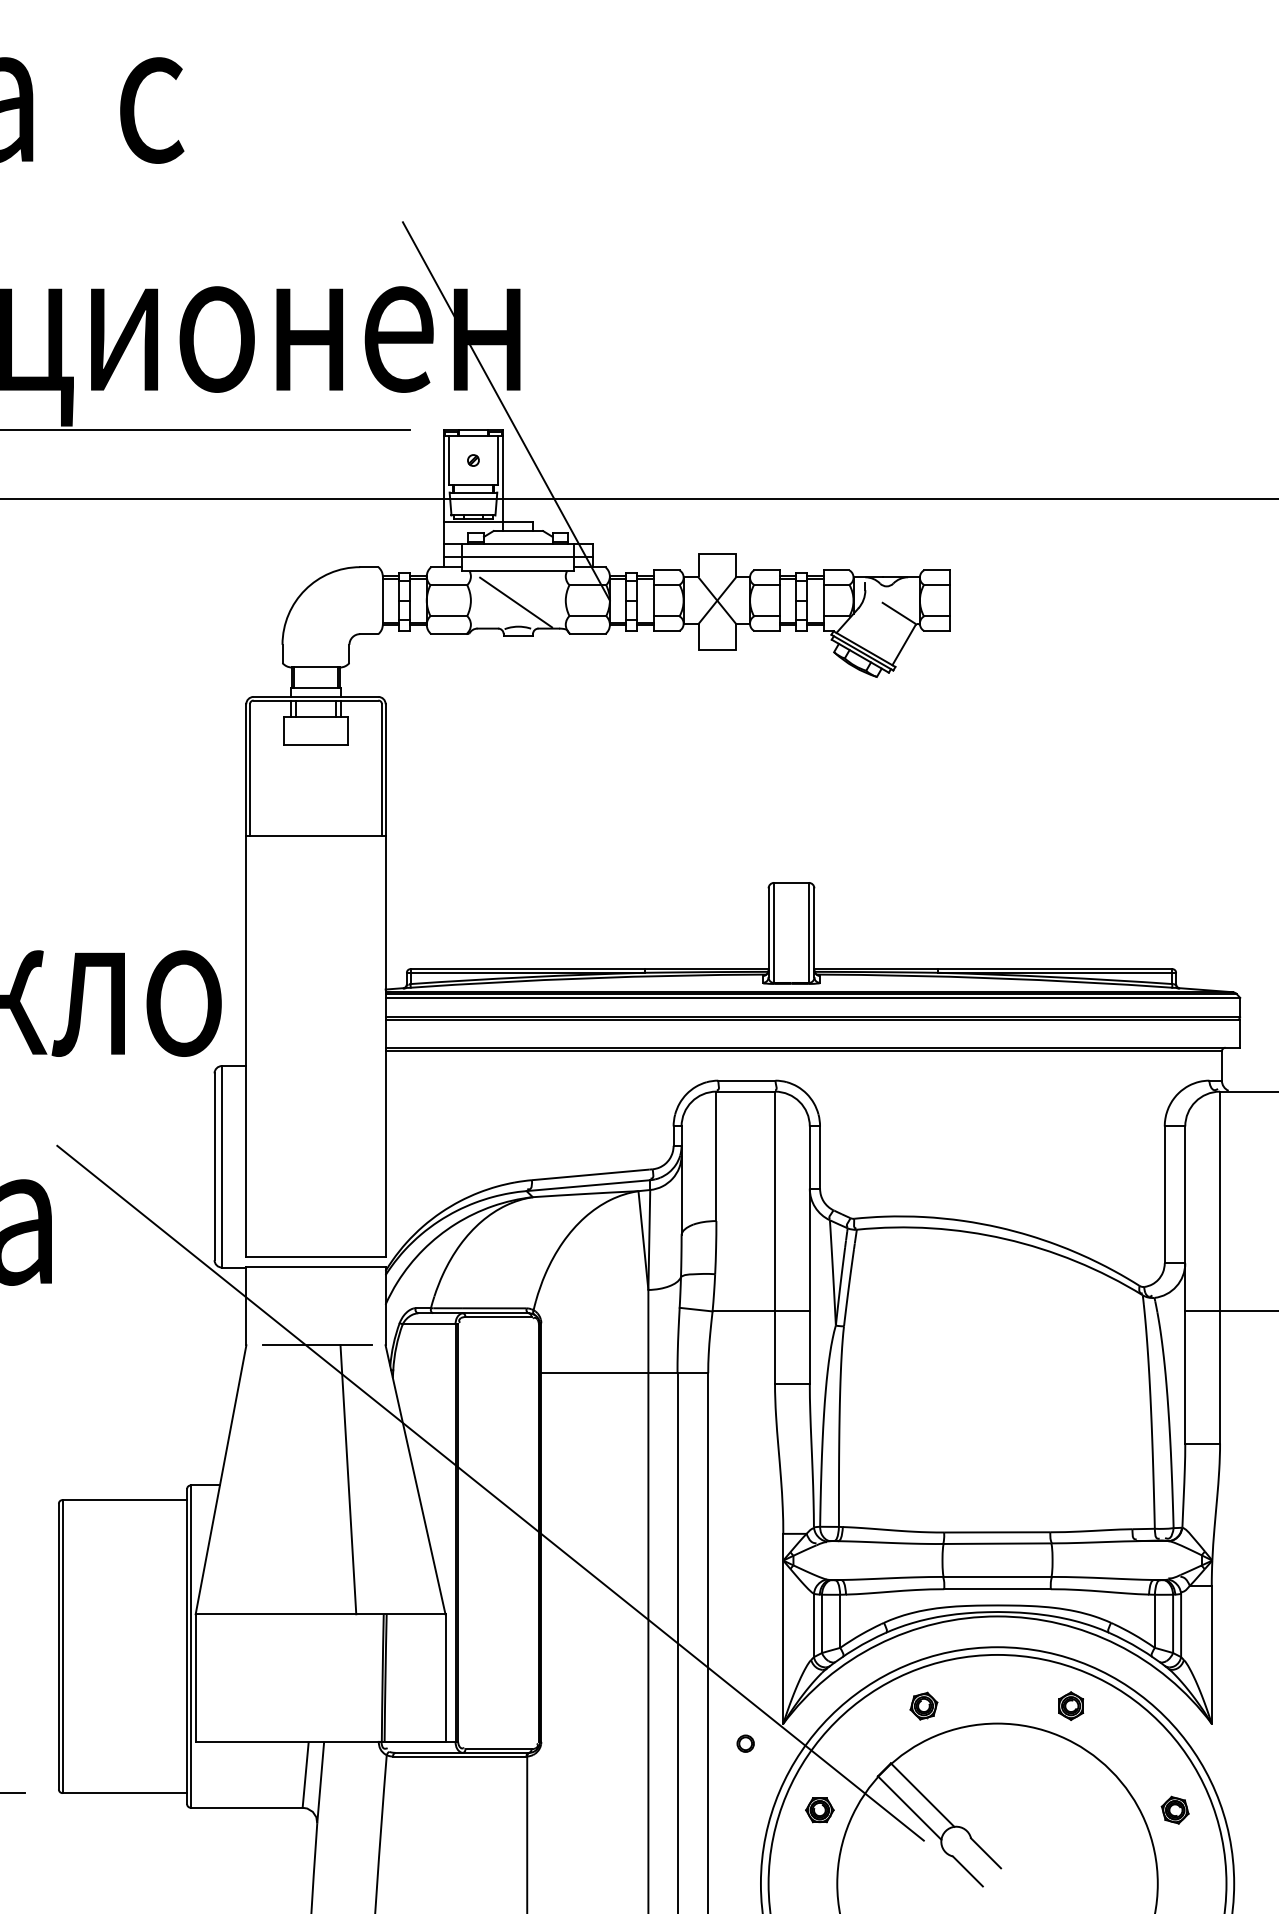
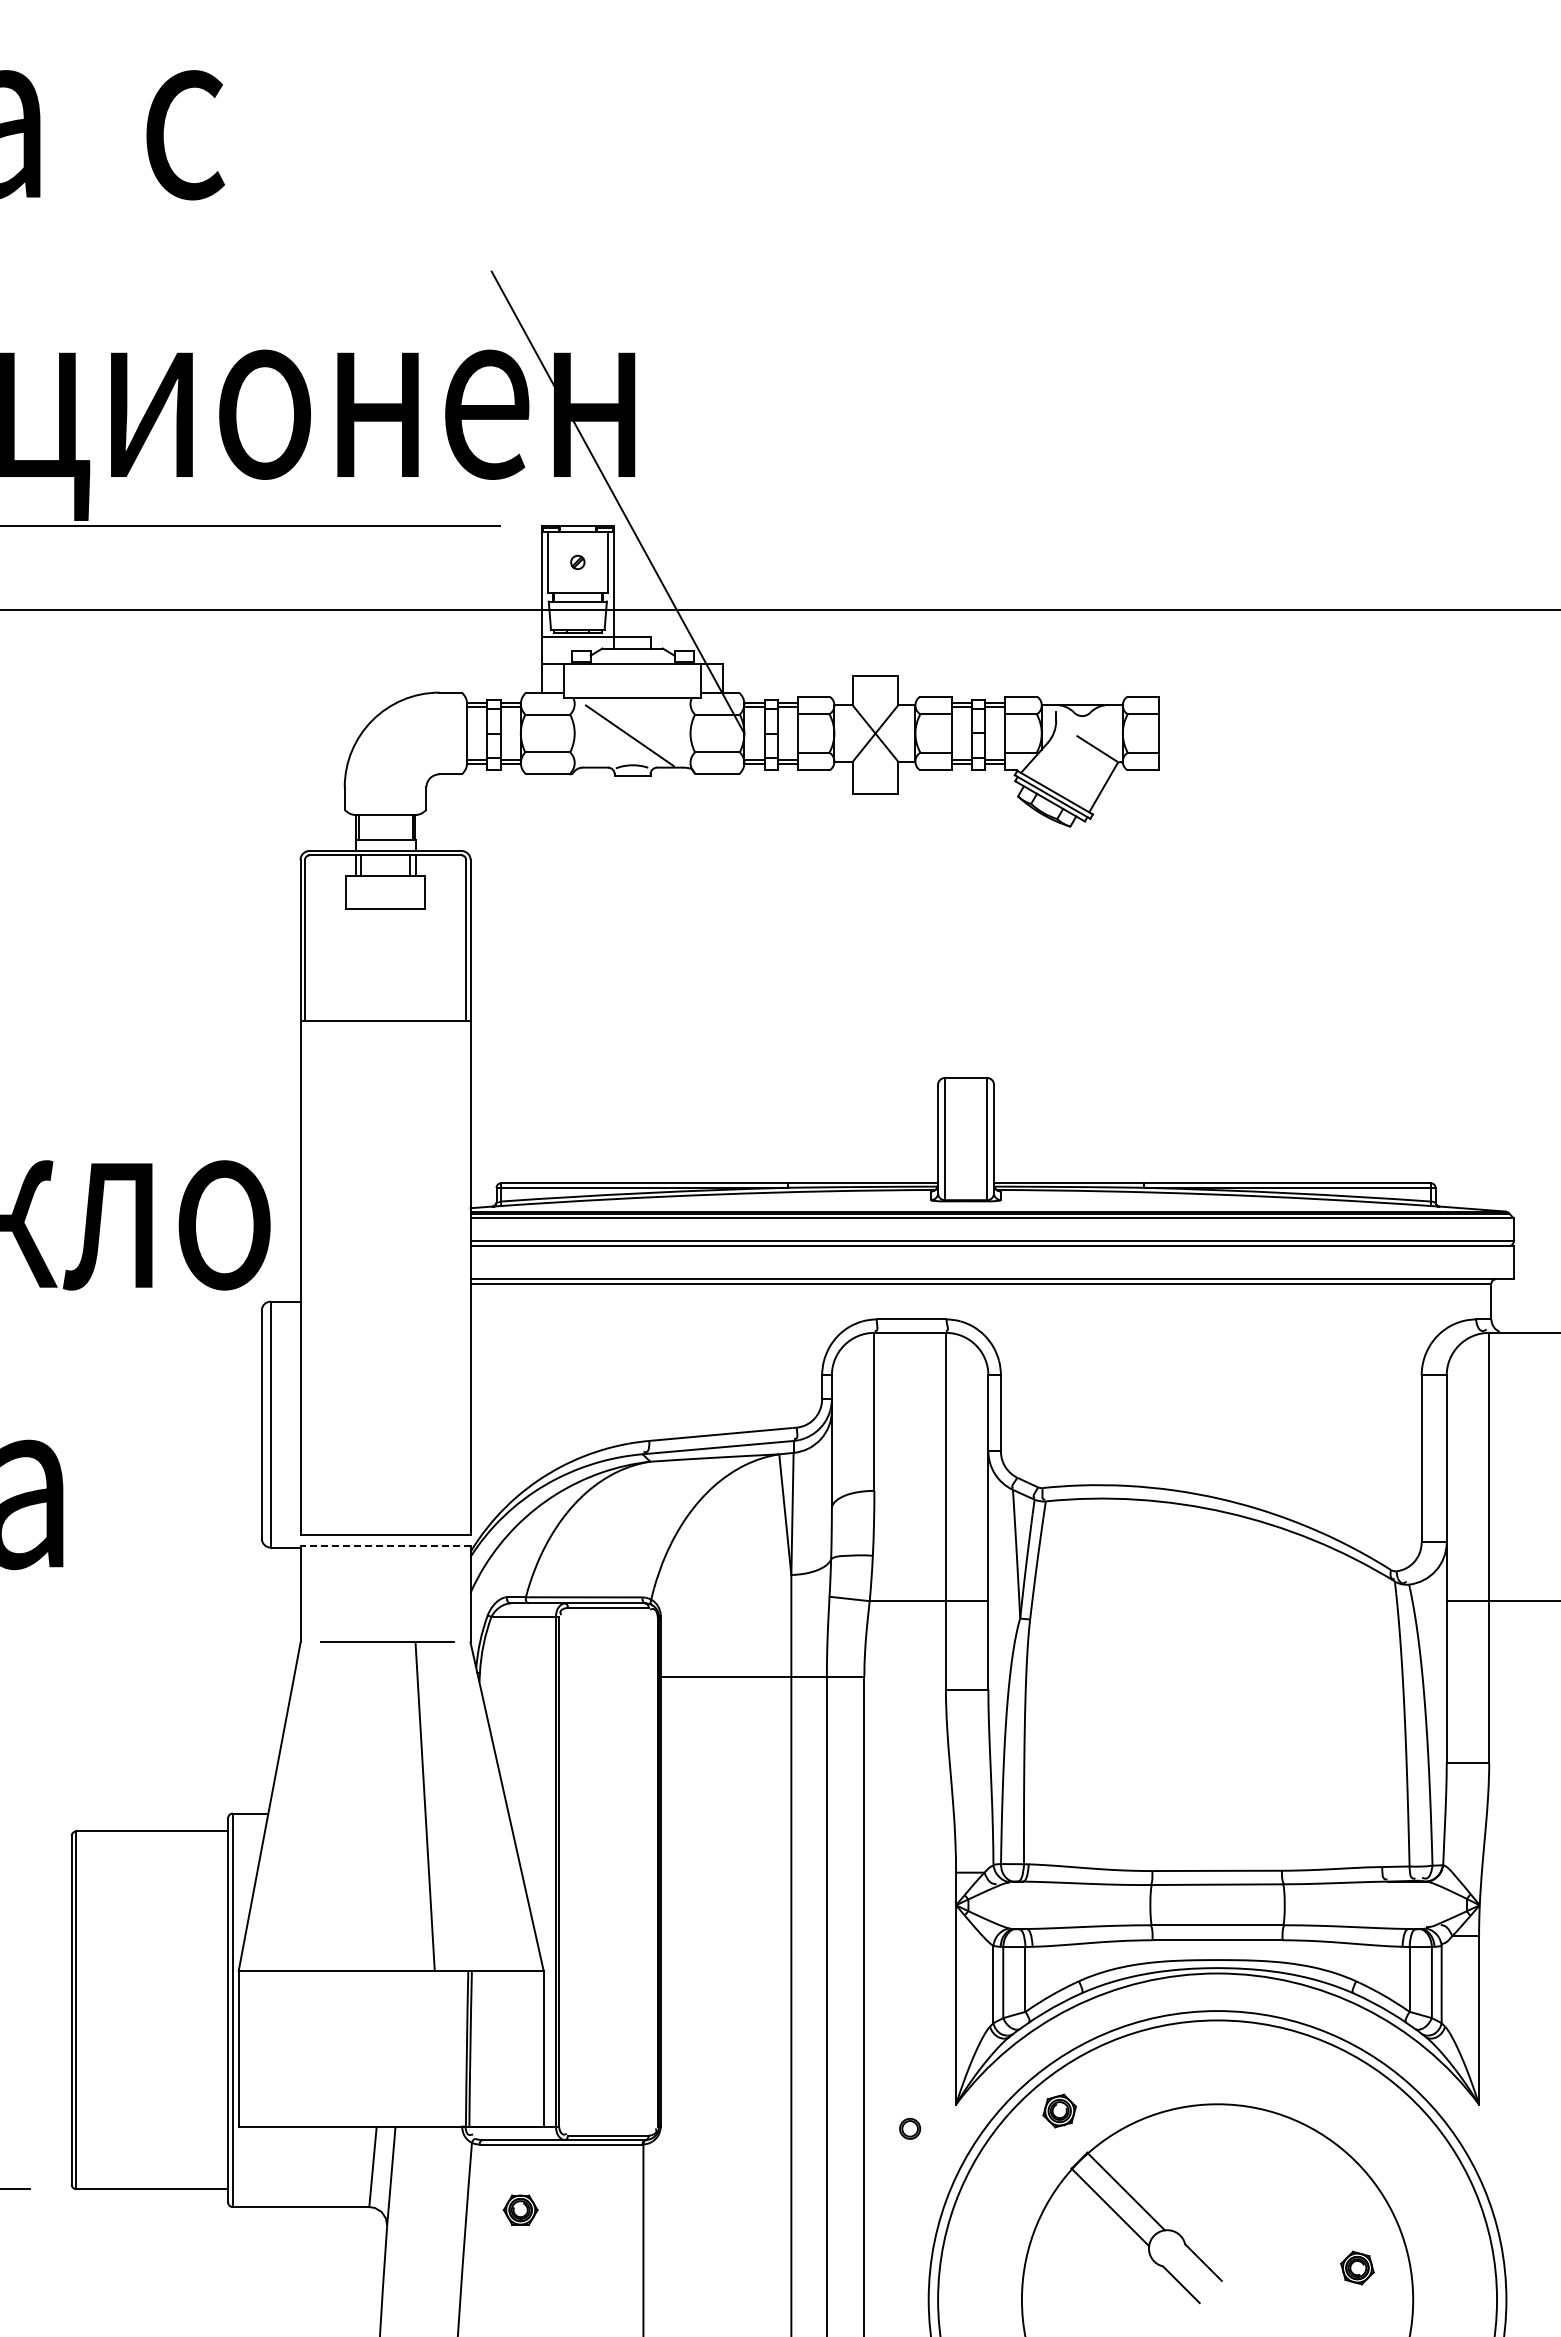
line: (518, 556) -> (632, 679), removed
line: (315, 1266) -> (385, 1546), solid -> dashed
line: (490, 1493) -> (598, 1823), removed
part: (923, 1705) -> (1059, 2110), moved
part: (1070, 1705) -> (1306, 2082), removed
part: (819, 1809) -> (520, 2209), moved
part: (1175, 1809) -> (1357, 2267), moved

